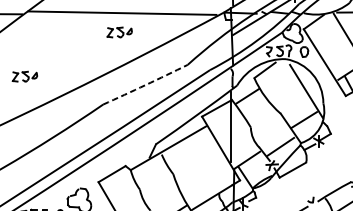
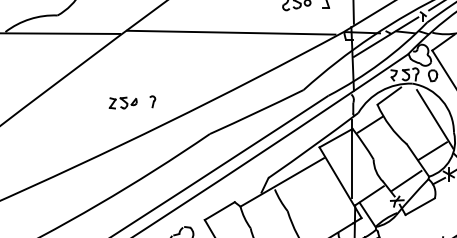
part: (119, 31) -> (227, 53), removed
part: (51, 75) -> (152, 101), added
arc: (145, 85) -> (256, 112), dashed -> solid

